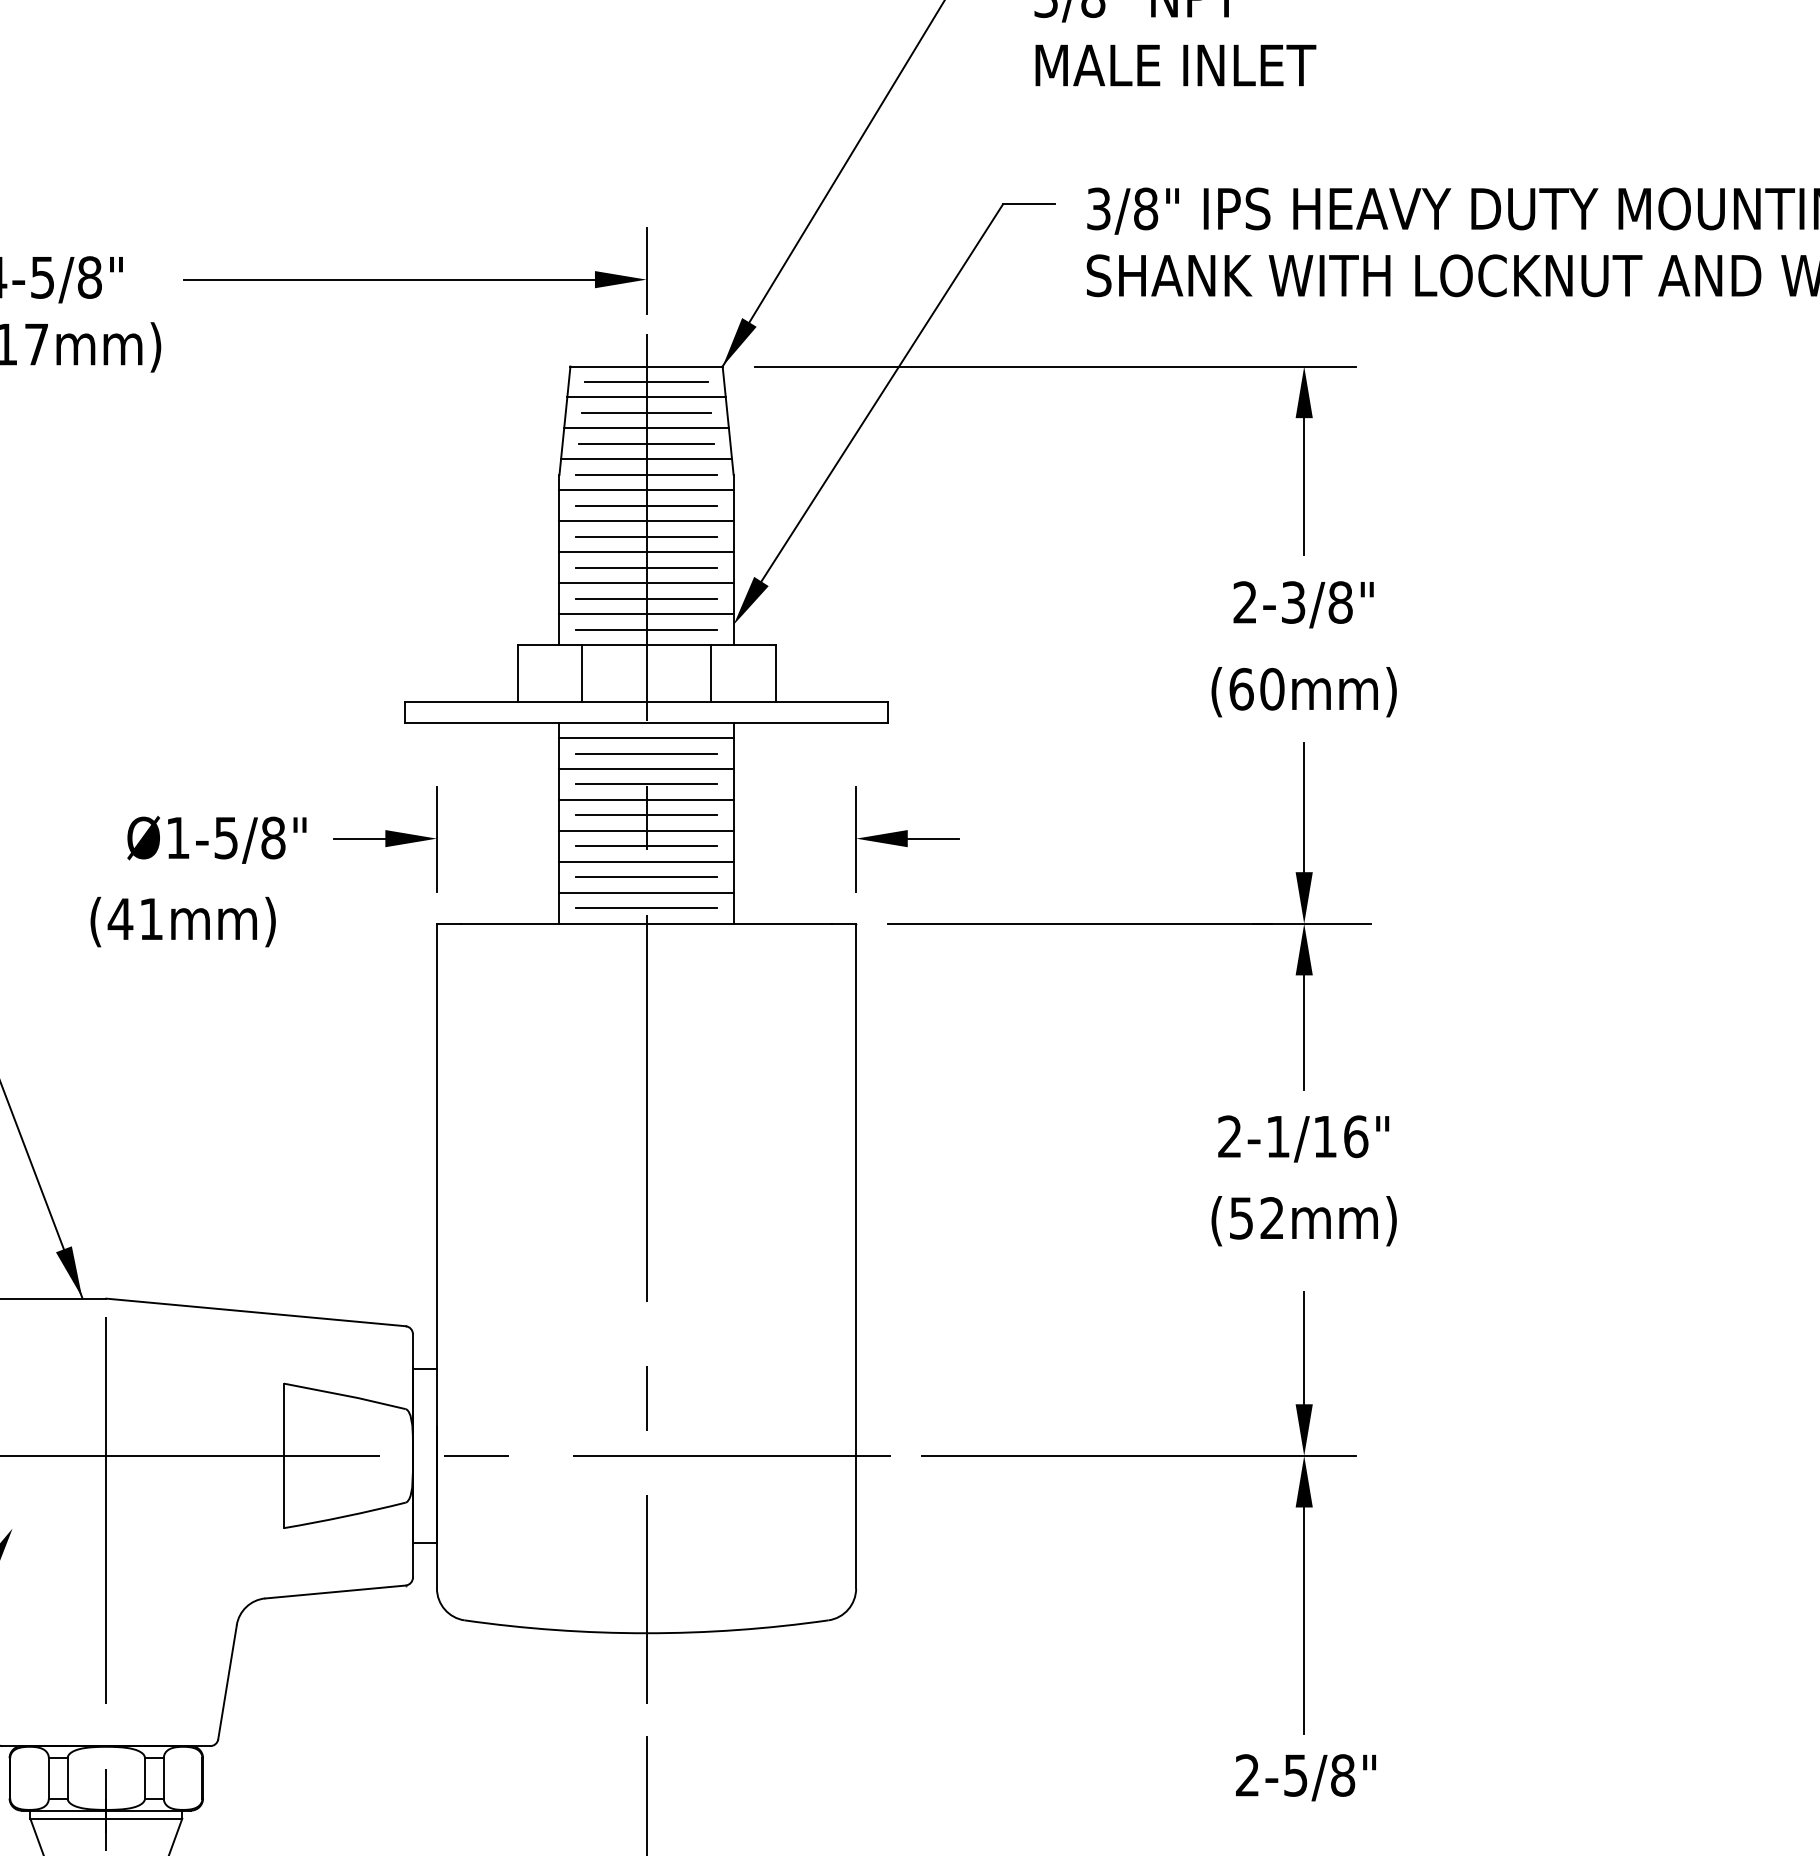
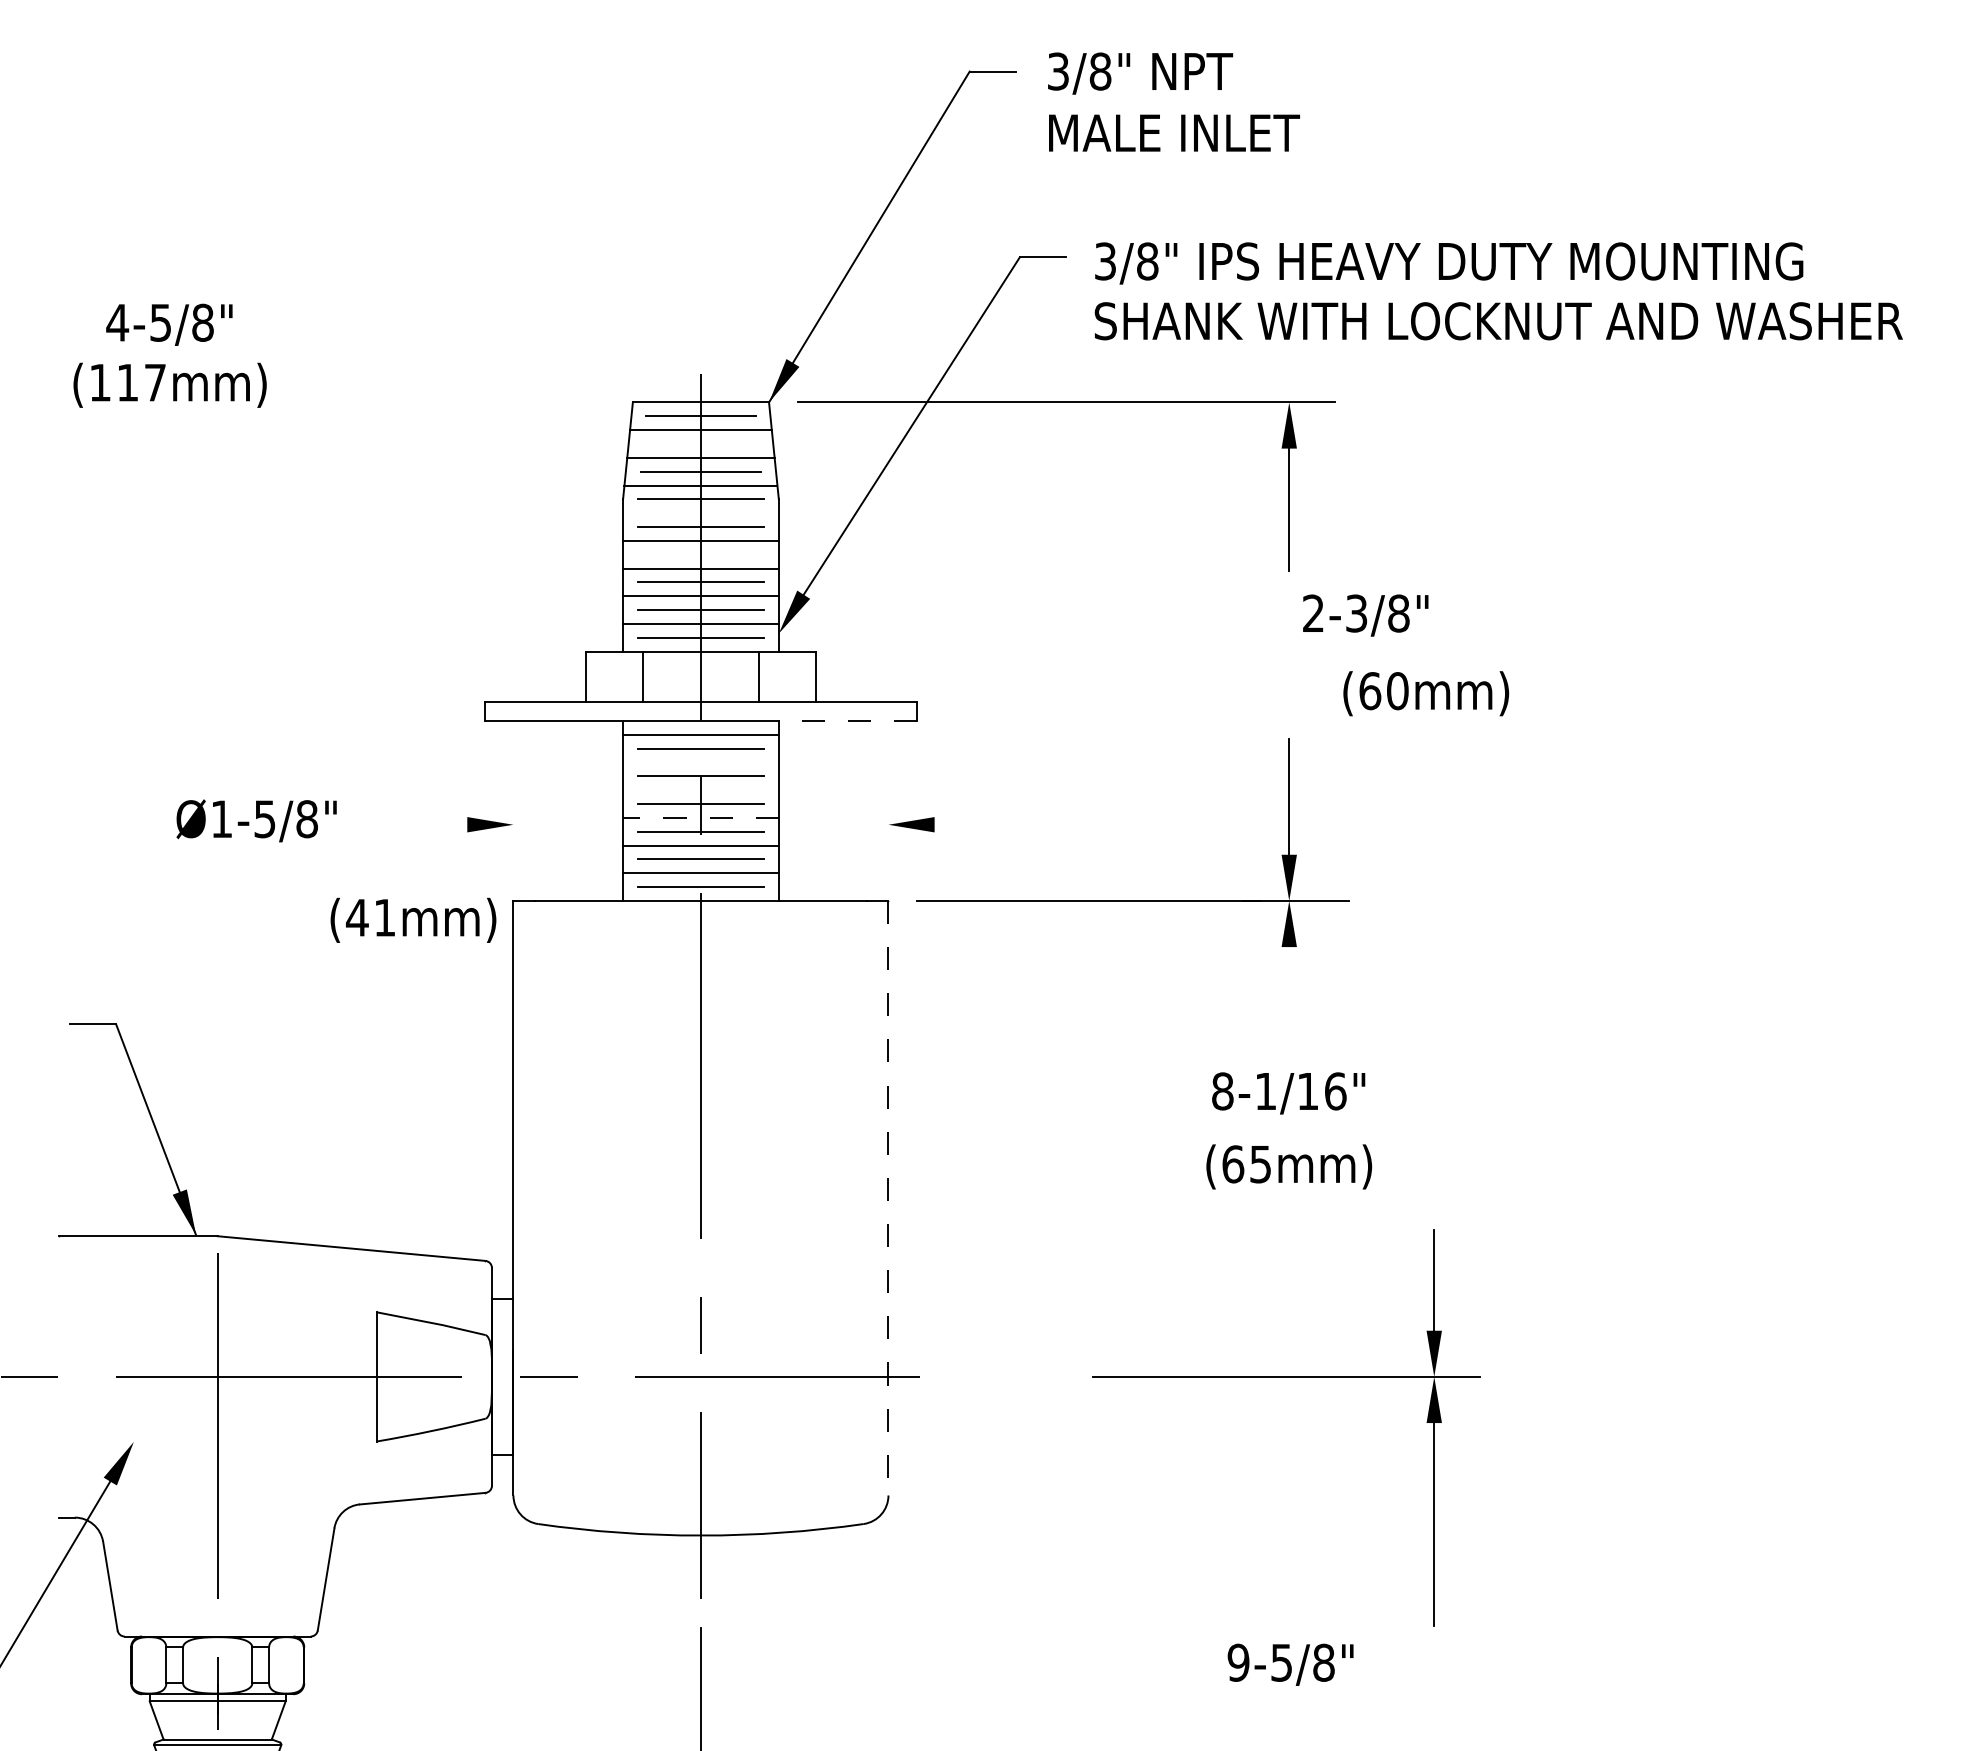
part: (414, 279) -> (493, 324), removed
line: (646, 412) -> (700, 443), removed
line: (646, 490) -> (700, 513), removed
line: (646, 536) -> (700, 554), removed
text: (1303, 604) -> (1365, 615), moved
text: (1304, 691) -> (1426, 693), moved
line: (810, 722) -> (847, 720), solid -> dashed
line: (646, 769) -> (700, 762), removed
line: (646, 800) -> (700, 790), removed
line: (646, 830) -> (700, 817), solid -> dashed
line: (359, 838) -> (444, 824), removed
line: (933, 838) -> (957, 824), removed
text: (216, 839) -> (256, 820), moved
line: (436, 839) -> (513, 825), removed
line: (856, 839) -> (888, 825), removed
text: (183, 921) -> (413, 919), moved
line: (1304, 1032) -> (1289, 998), removed
text: (1229, 1136) -> (1222, 1091), 2-1/16" -> 8-1/16"
text: (1256, 1218) -> (1246, 1164), (52mm) -> (65mm)
line: (856, 1256) -> (888, 1198), solid -> dashed
part: (1139, 1456) -> (1286, 1377), moved
text: (1247, 1775) -> (1238, 1662), 2-5/8" -> 9-5/8"

